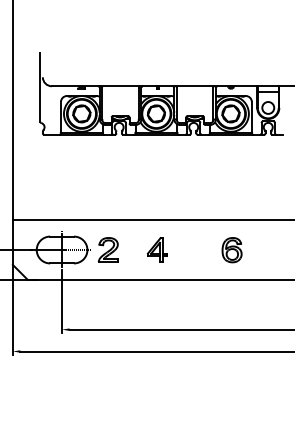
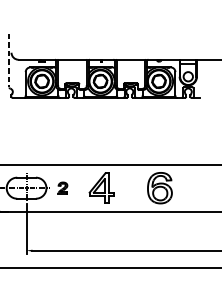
line: (40, 87) -> (9, 60), solid -> dashed
part: (108, 249) -> (62, 187), size x0.6
part: (156, 249) -> (100, 187), size x1.6
part: (231, 250) -> (159, 188), size x1.6

